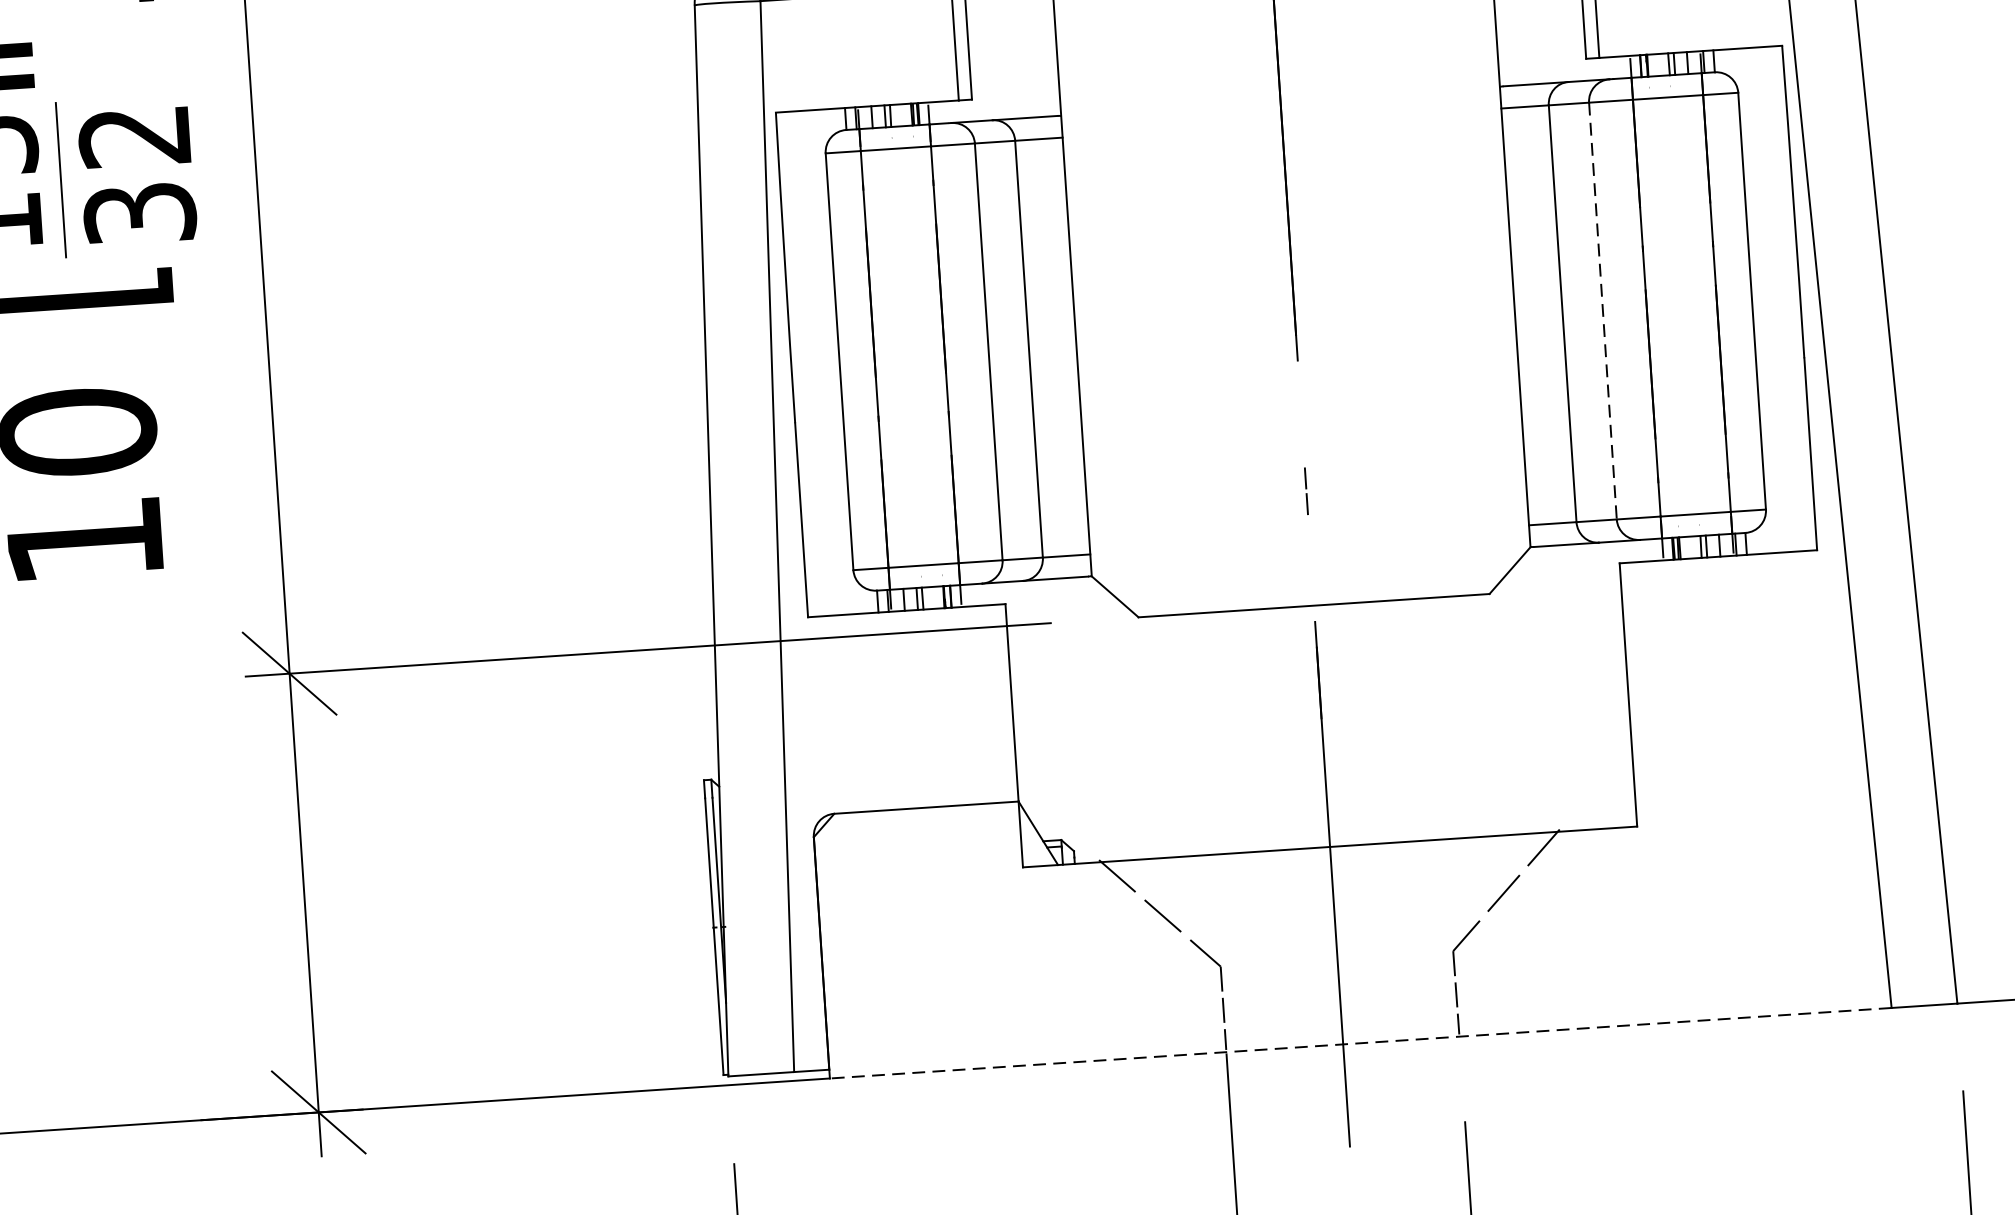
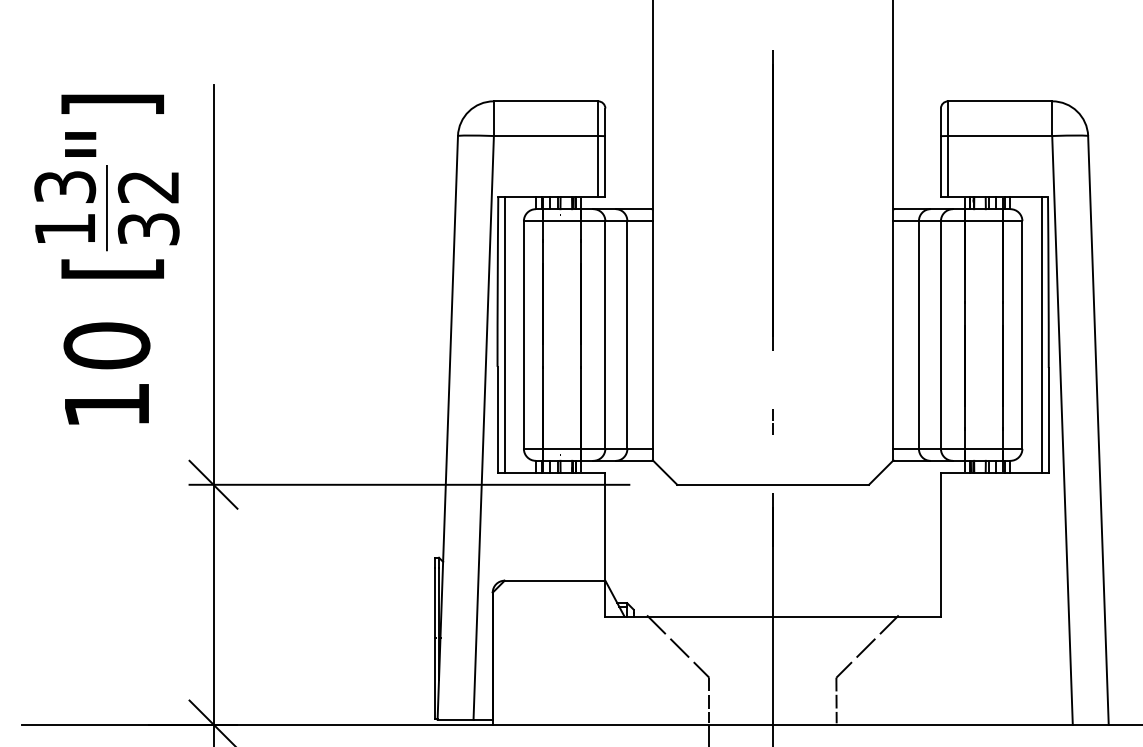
line: (1786, 297) -> (1041, 334), added
line: (1602, 312) -> (940, 335), dashed -> solid
line: (803, 363) -> (504, 334), added
line: (1360, 1043) -> (782, 724), dashed -> solid

